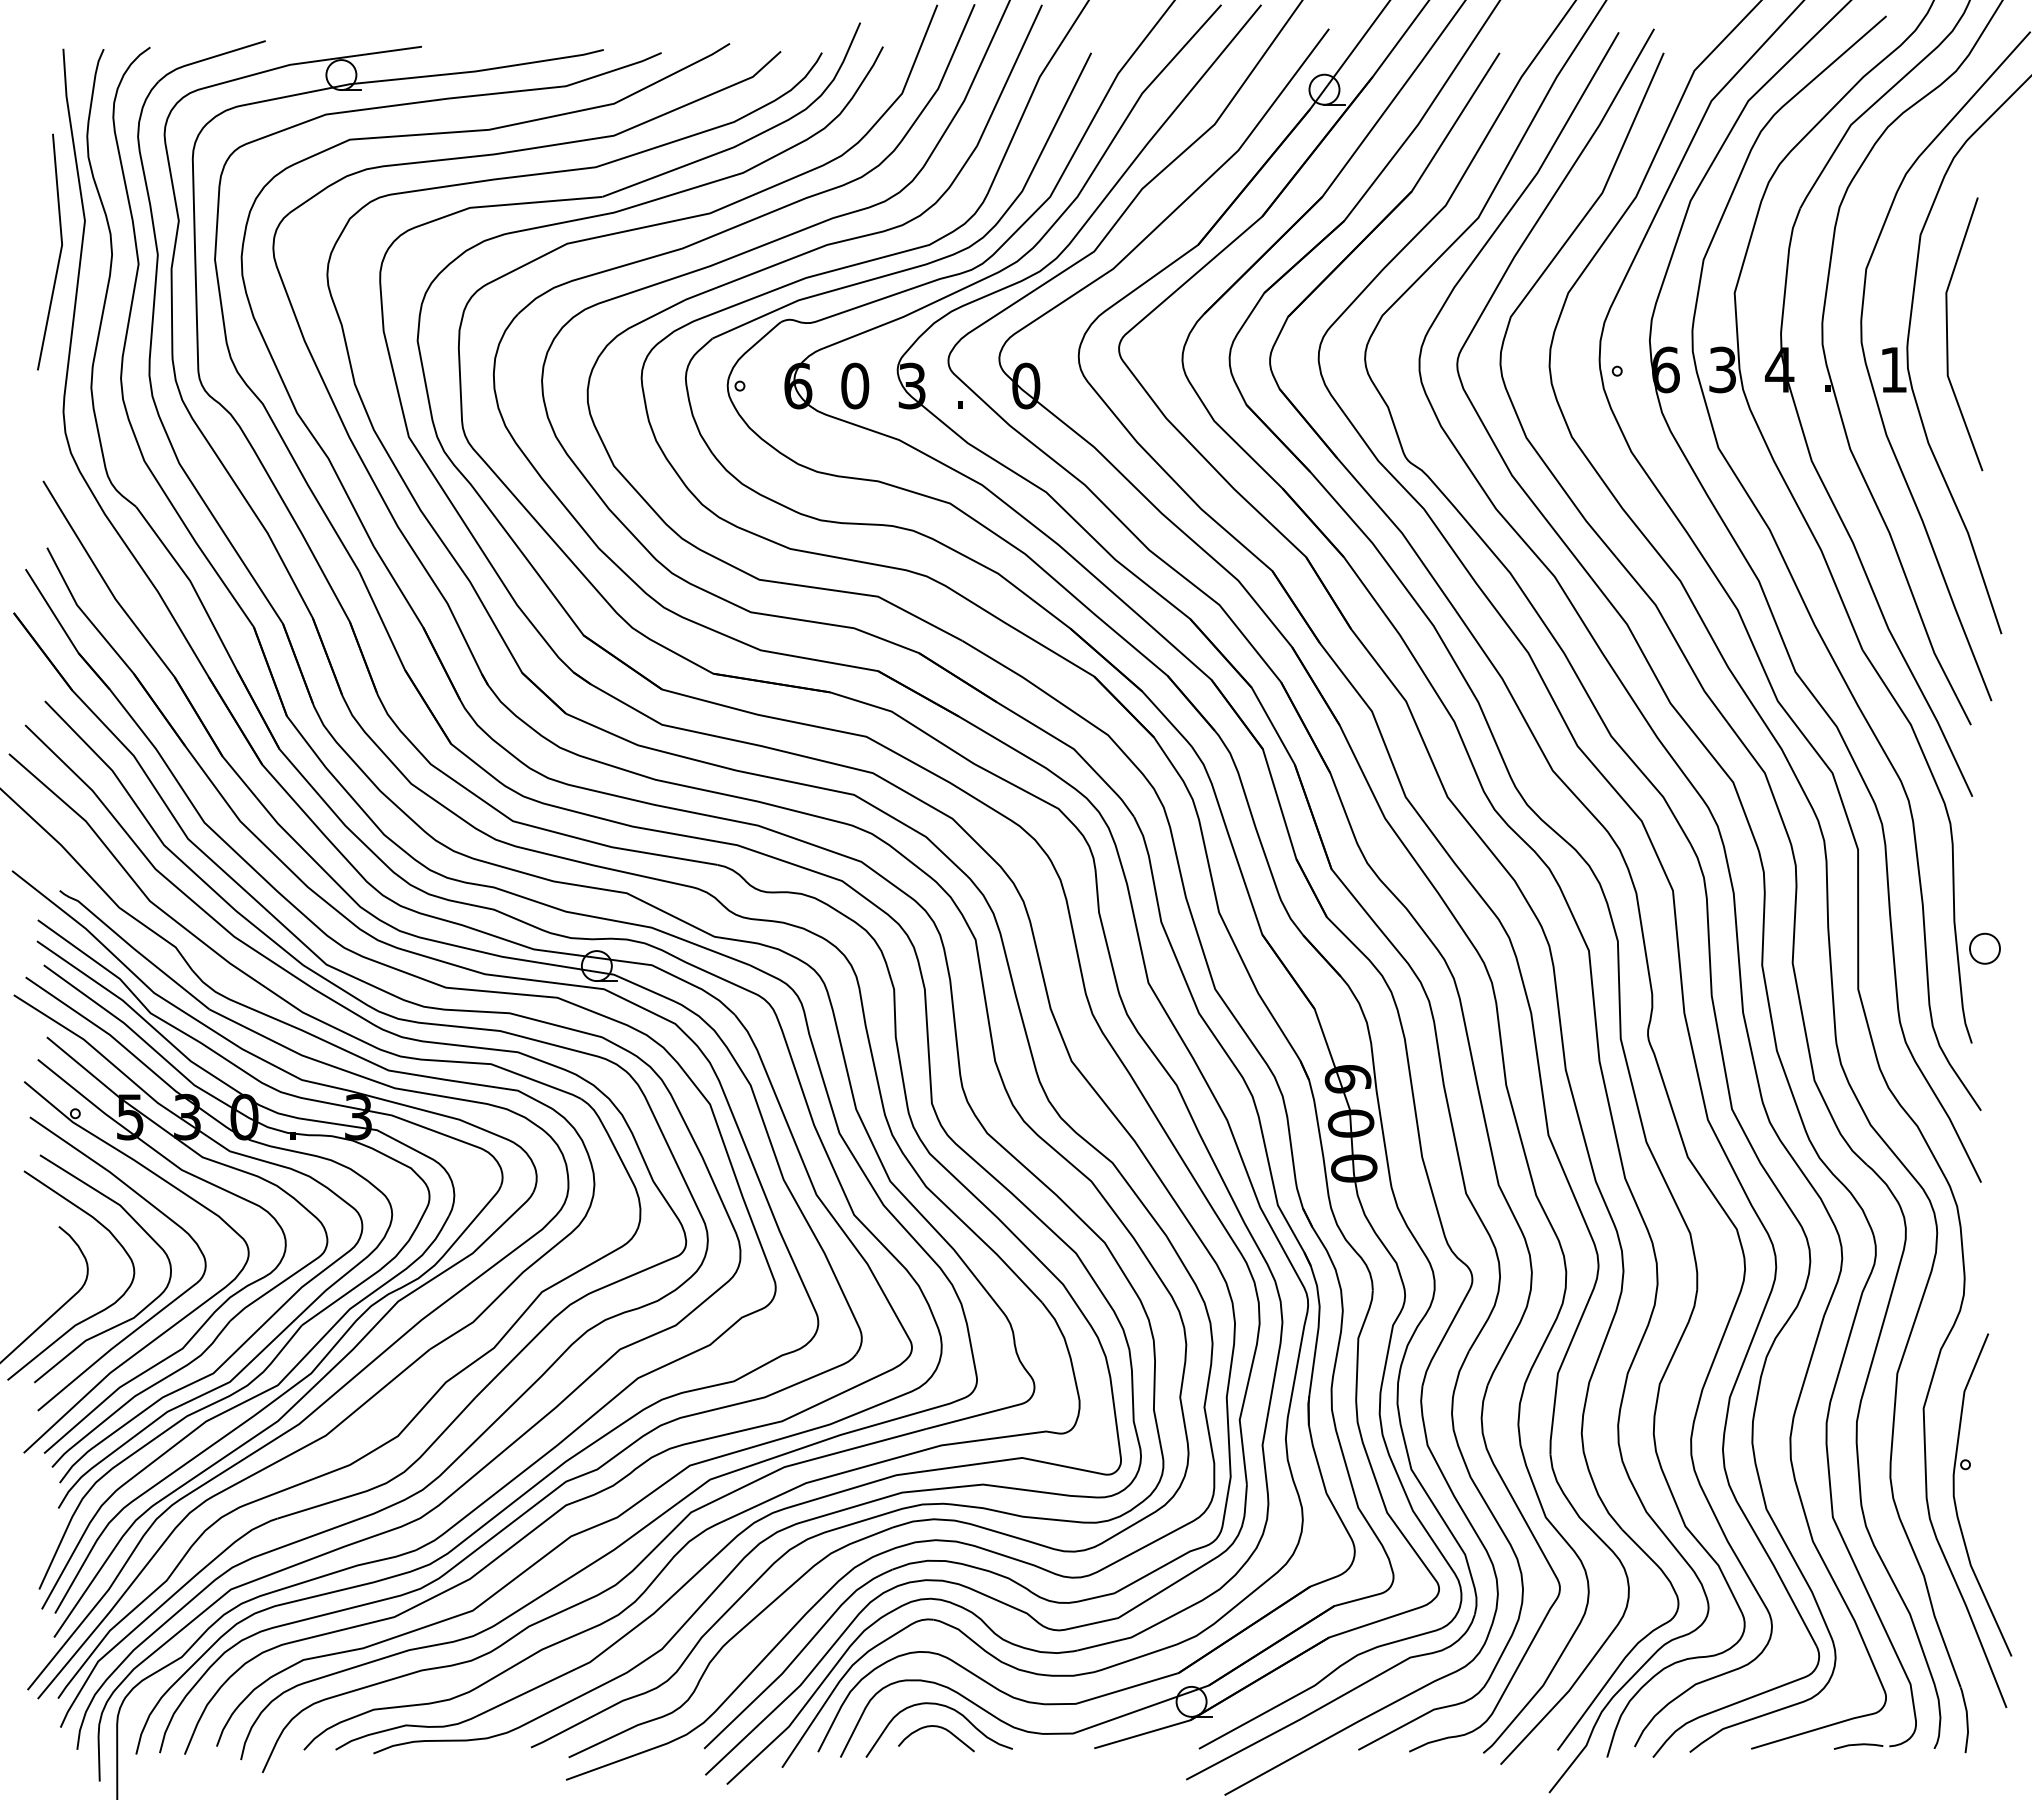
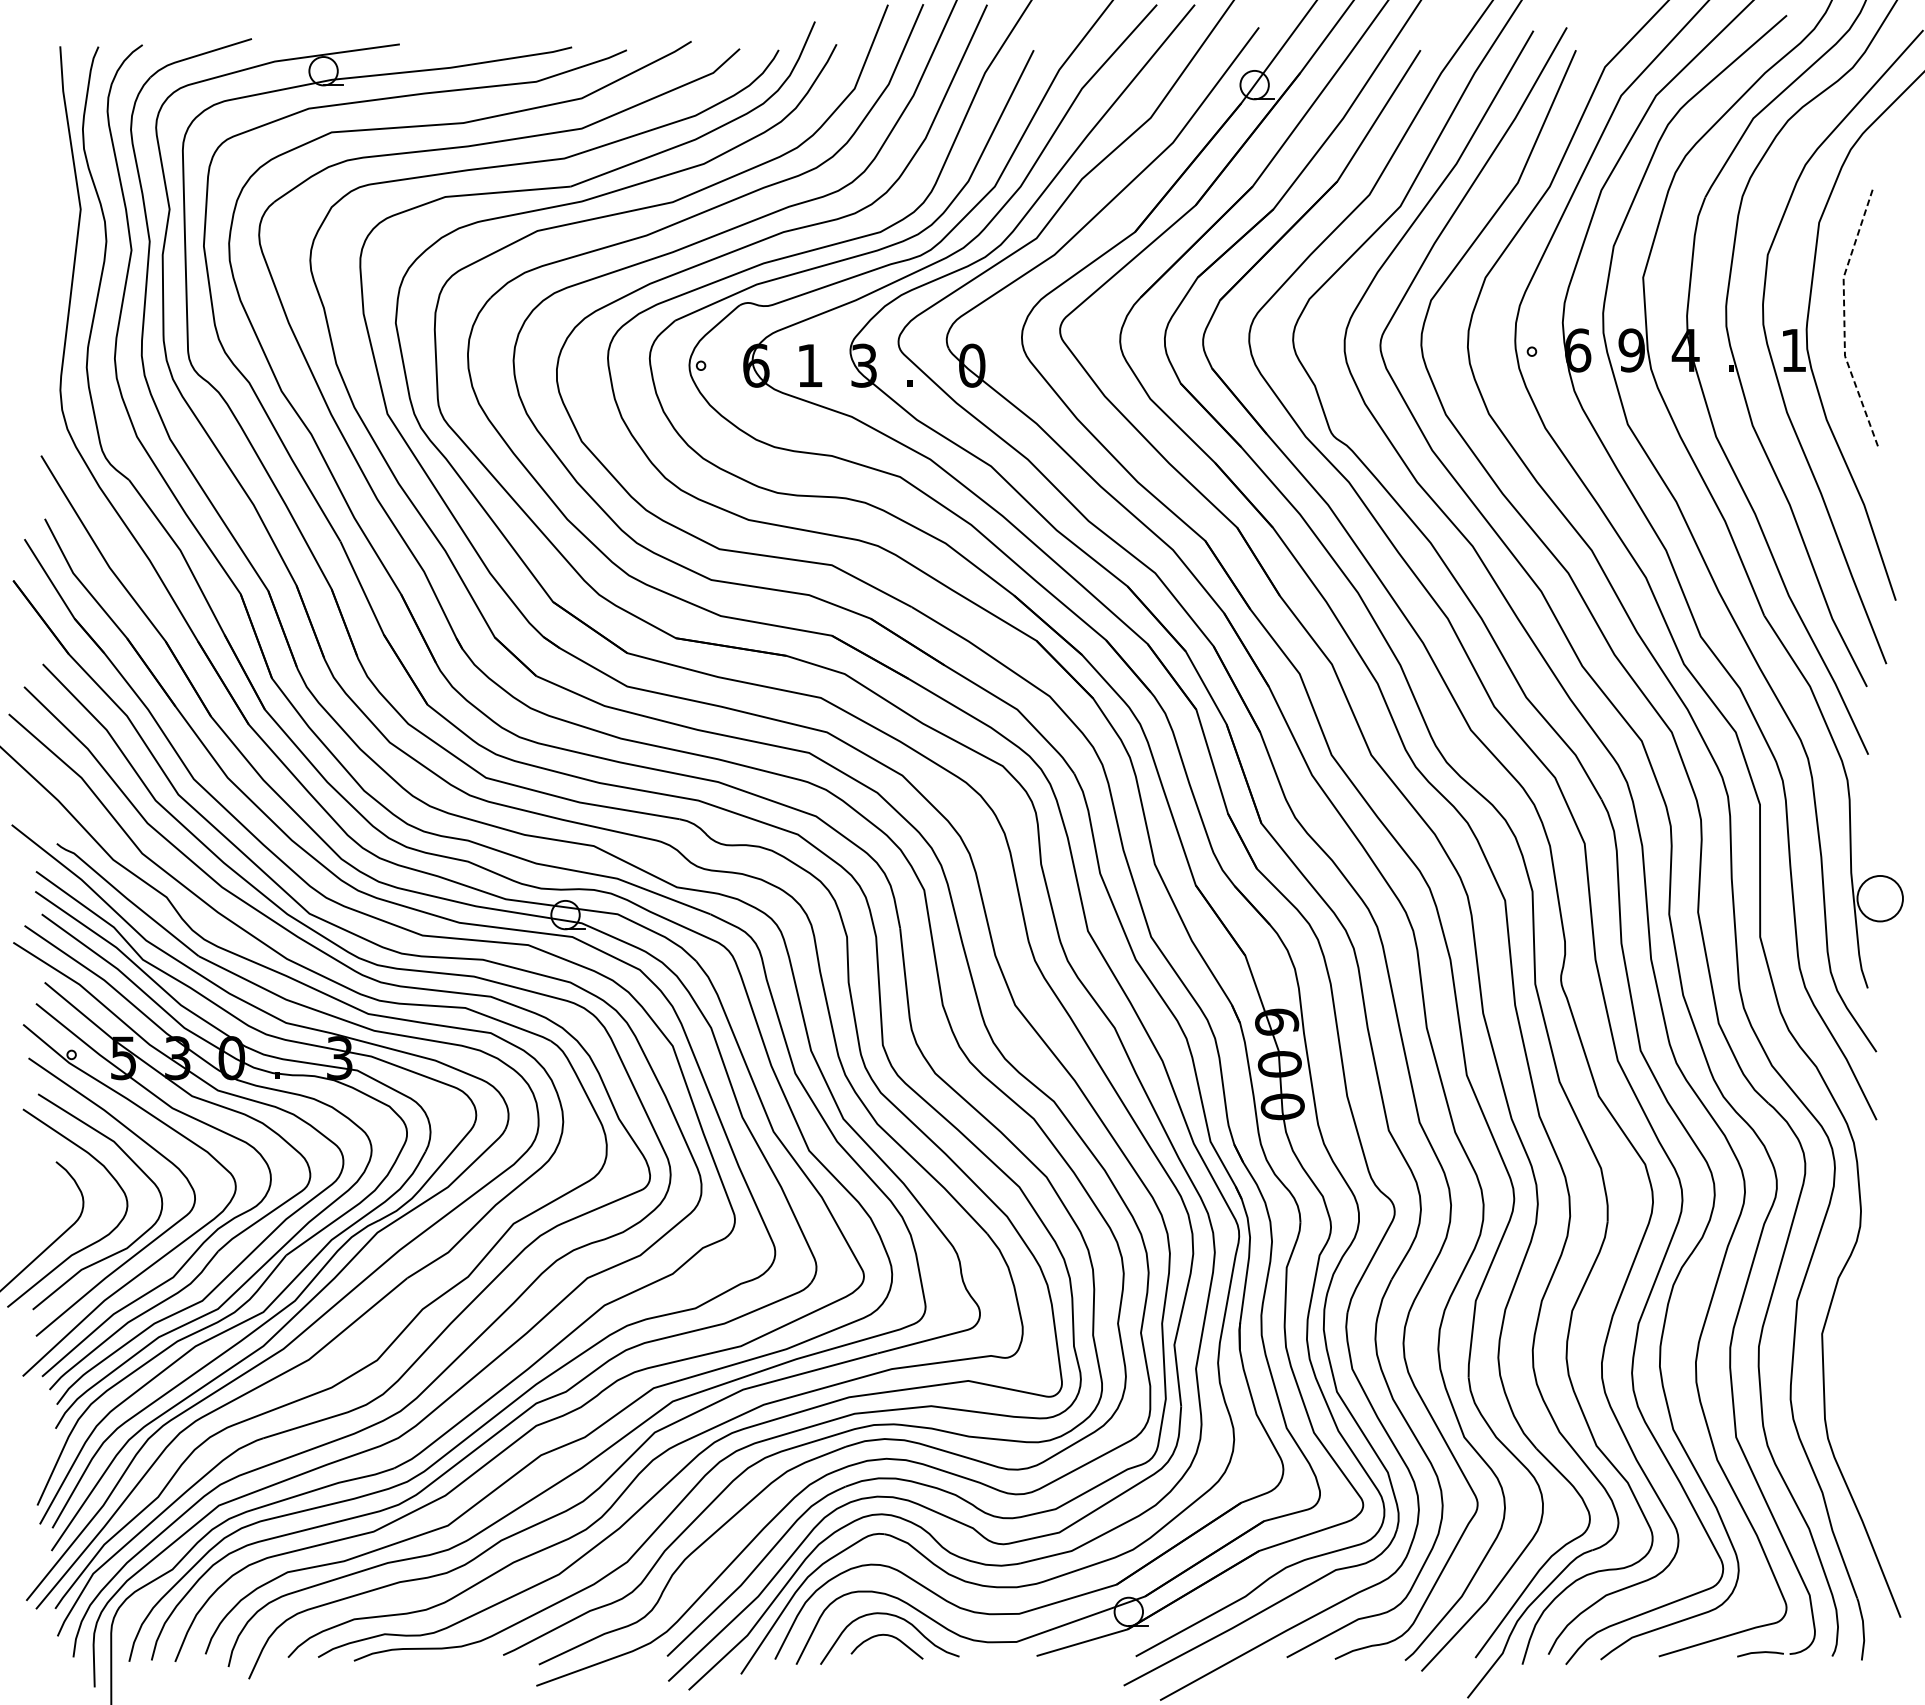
line: (59, 252) -> (56, 239), removed
line: (1947, 334) -> (1844, 316), solid -> dashed
text: (1722, 369) -> (1631, 350), 3 -> 9
text: (855, 385) -> (810, 365), 0 -> 1
circle: (1984, 948) -> (1879, 898), size x1.6
part: (1955, 1498) -> (1852, 1419), removed

